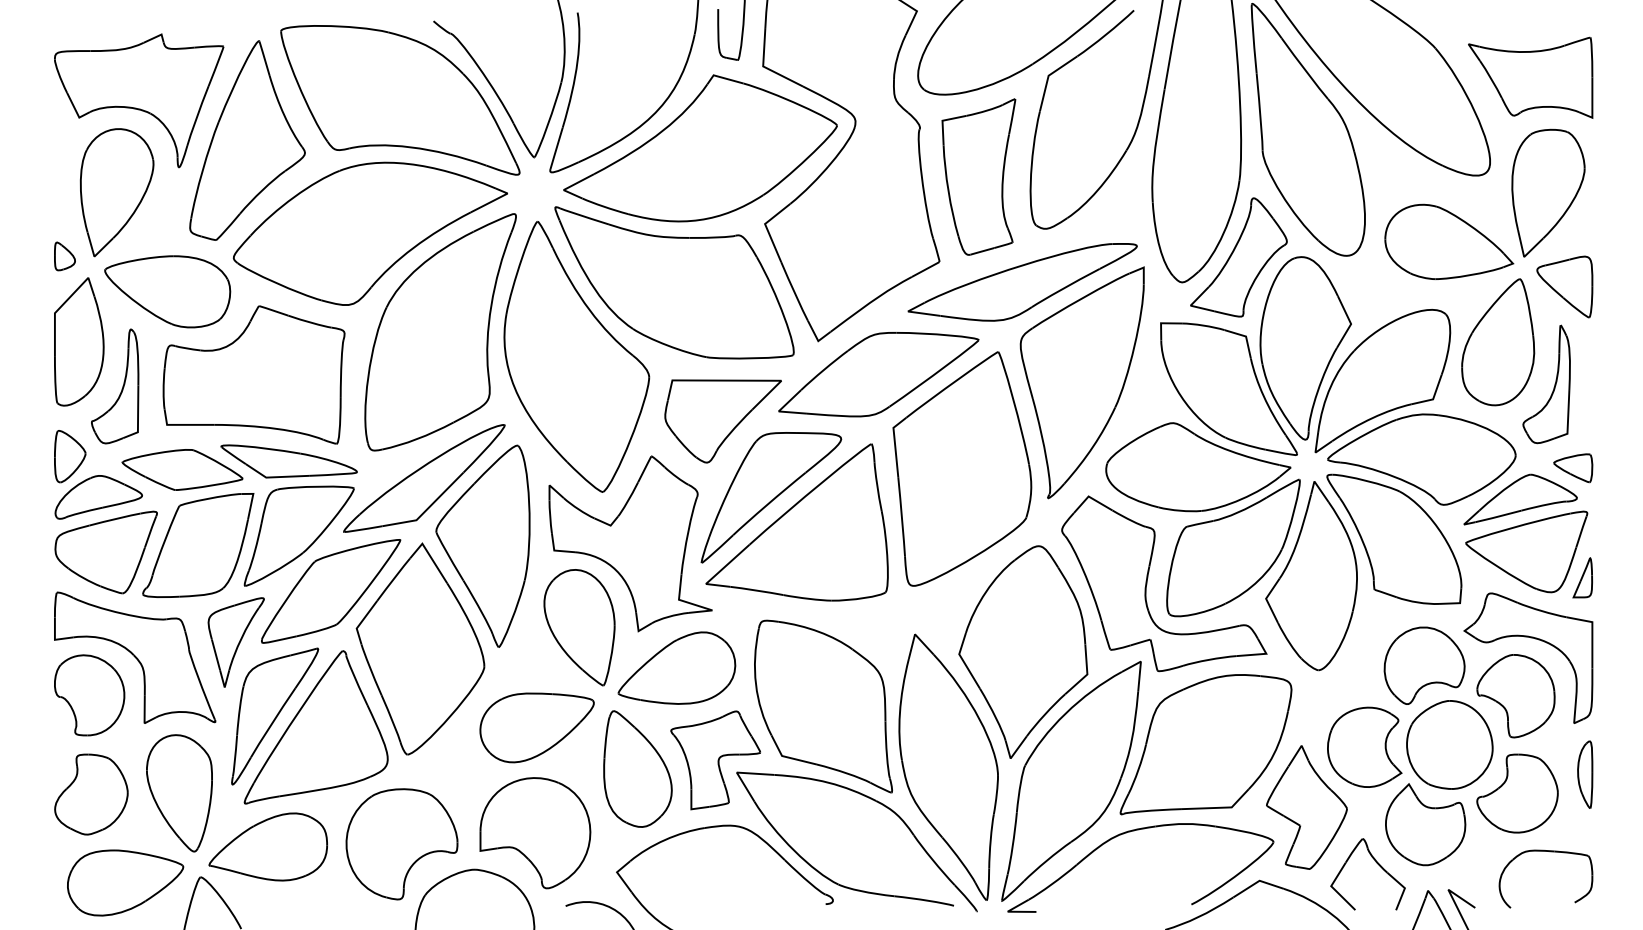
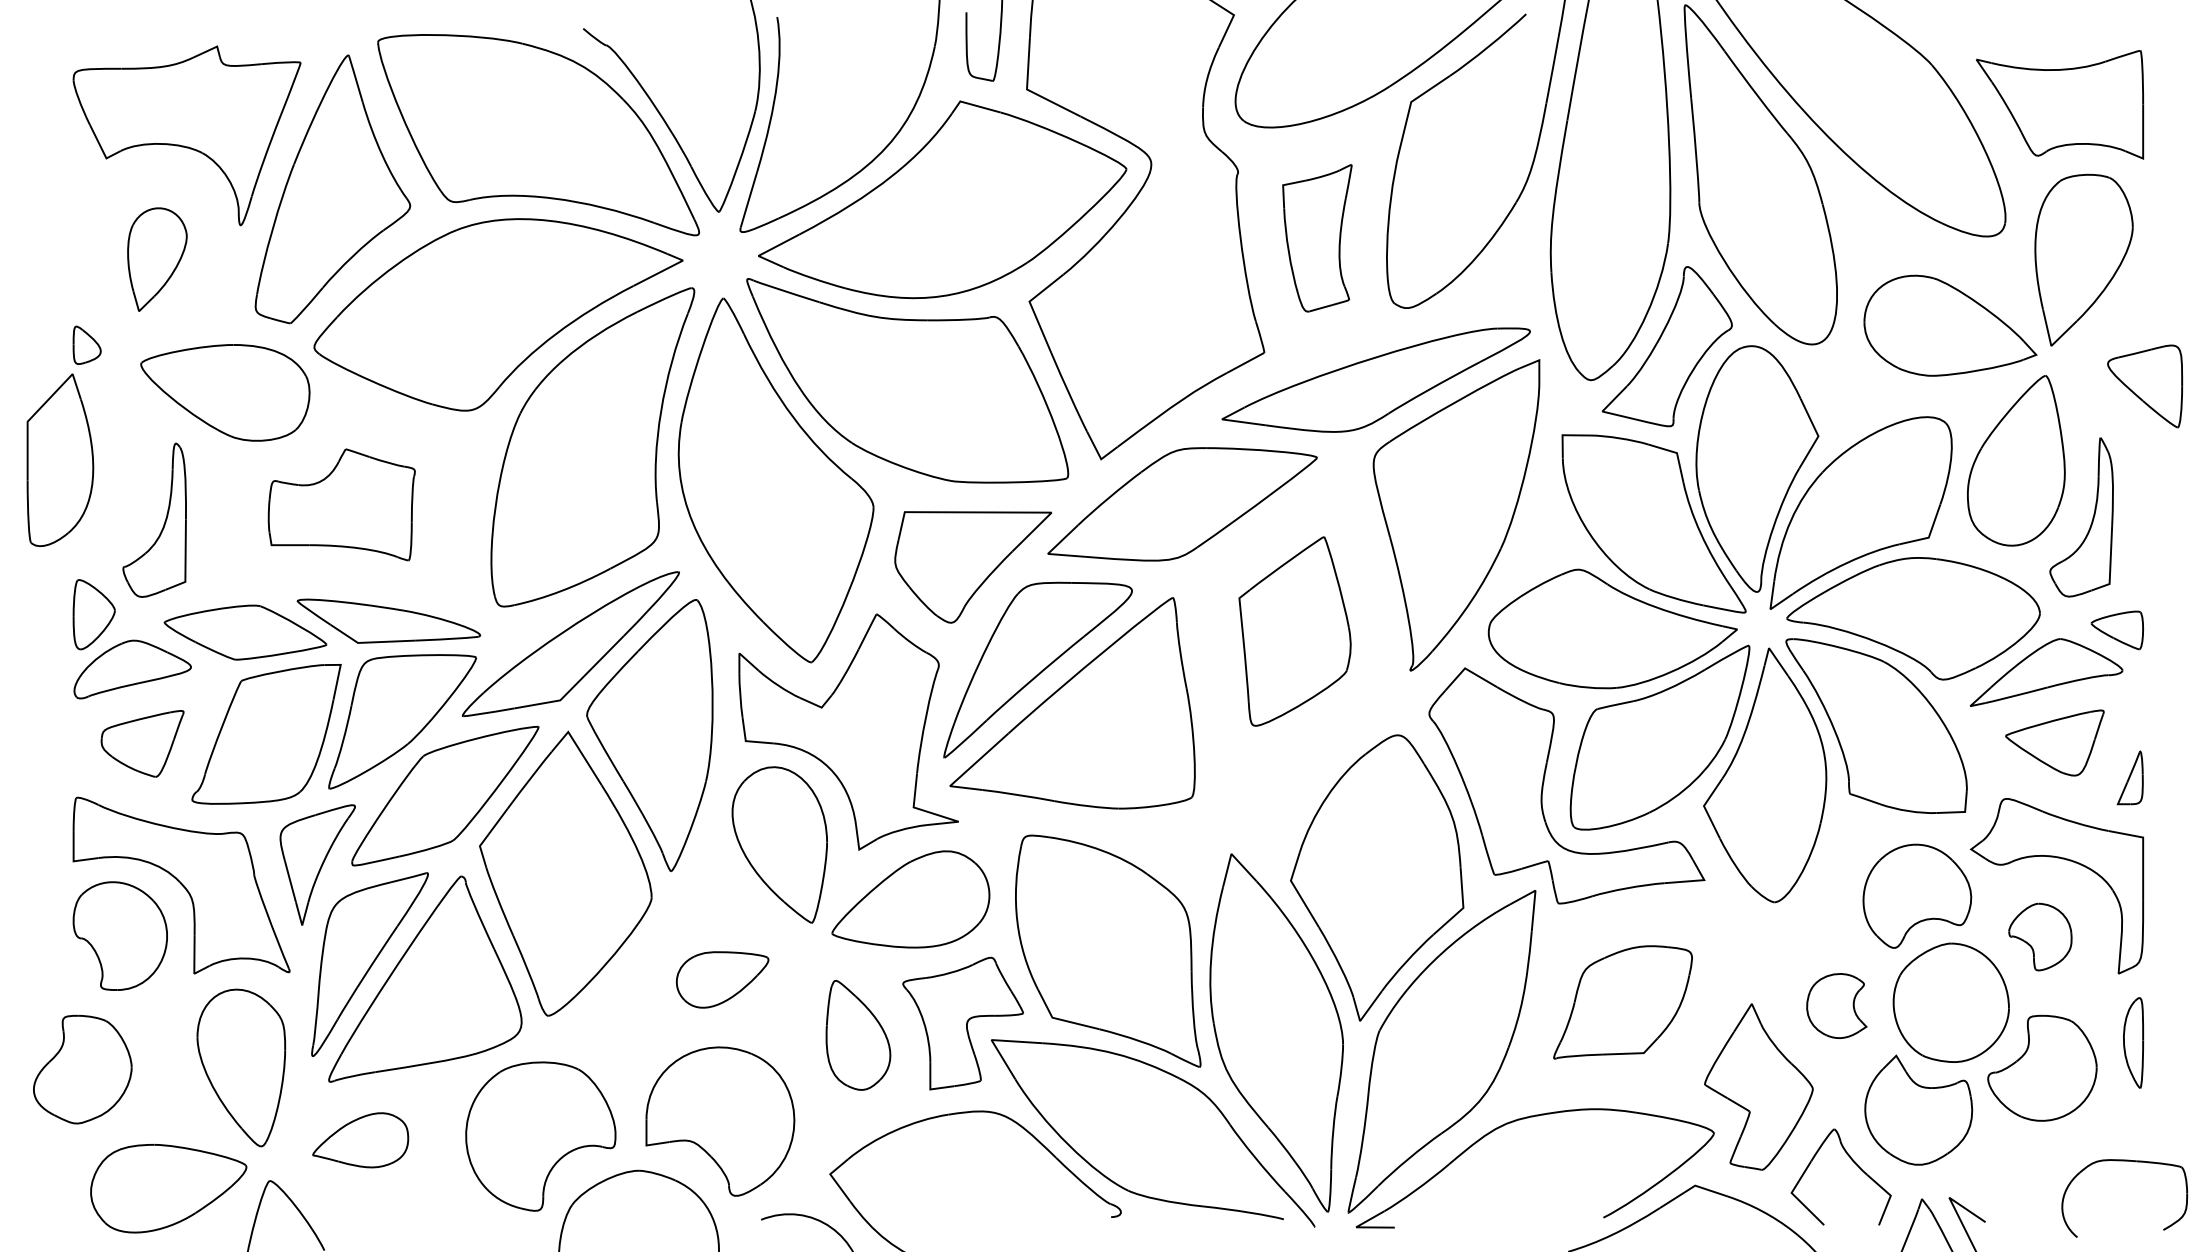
part: (978, 176) -> (1317, 237), size x0.7
part: (117, 192) -> (157, 259), size x0.6
part: (1565, 287) -> (2145, 386), moved
part: (79, 342) -> (60, 460), moved
part: (253, 374) -> (341, 504), size x0.6
part: (961, 469) -> (1294, 631), size x0.6
part: (1526, 551) -> (2054, 742), size x0.6
part: (106, 552) -> (142, 743), size x0.6
part: (1516, 695) -> (2040, 936), size x0.6
part: (536, 727) -> (722, 979), size x0.6
part: (1205, 744) -> (1622, 1002), size x0.6
part: (1364, 746) -> (1836, 1005), size x0.6
part: (638, 769) -> (858, 1035), size x0.7
part: (91, 794) -> (82, 1069), moved
part: (268, 847) -> (360, 1140), size x0.6
part: (1545, 851) -> (2124, 1161), moved

